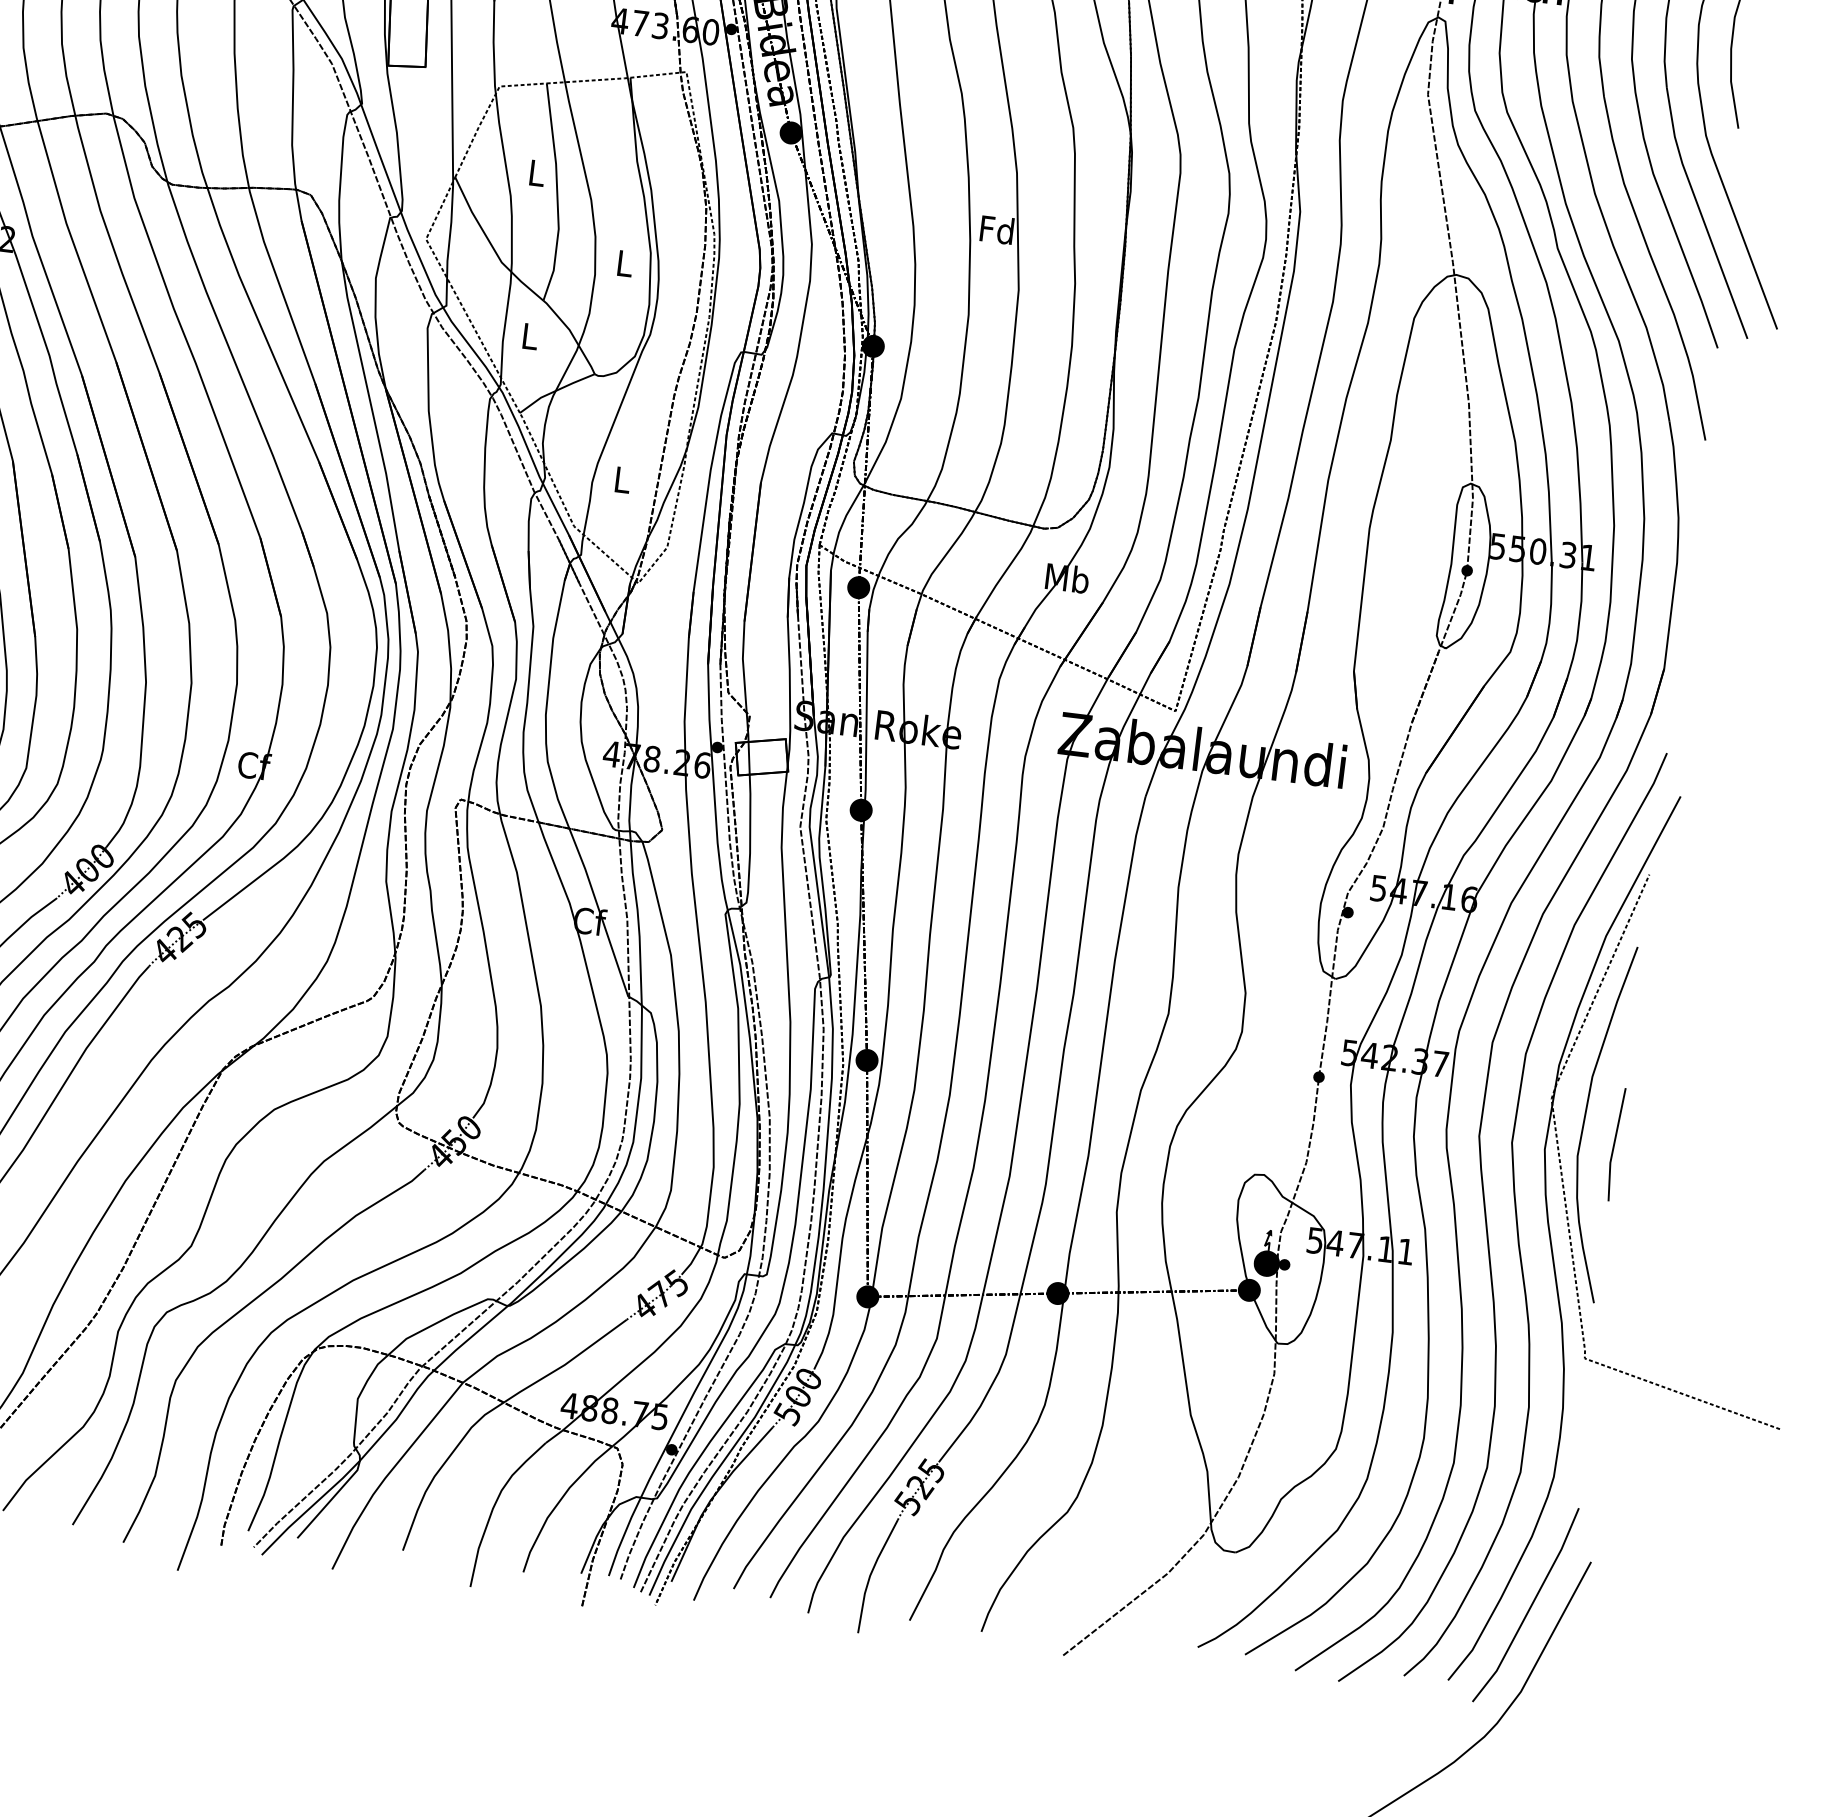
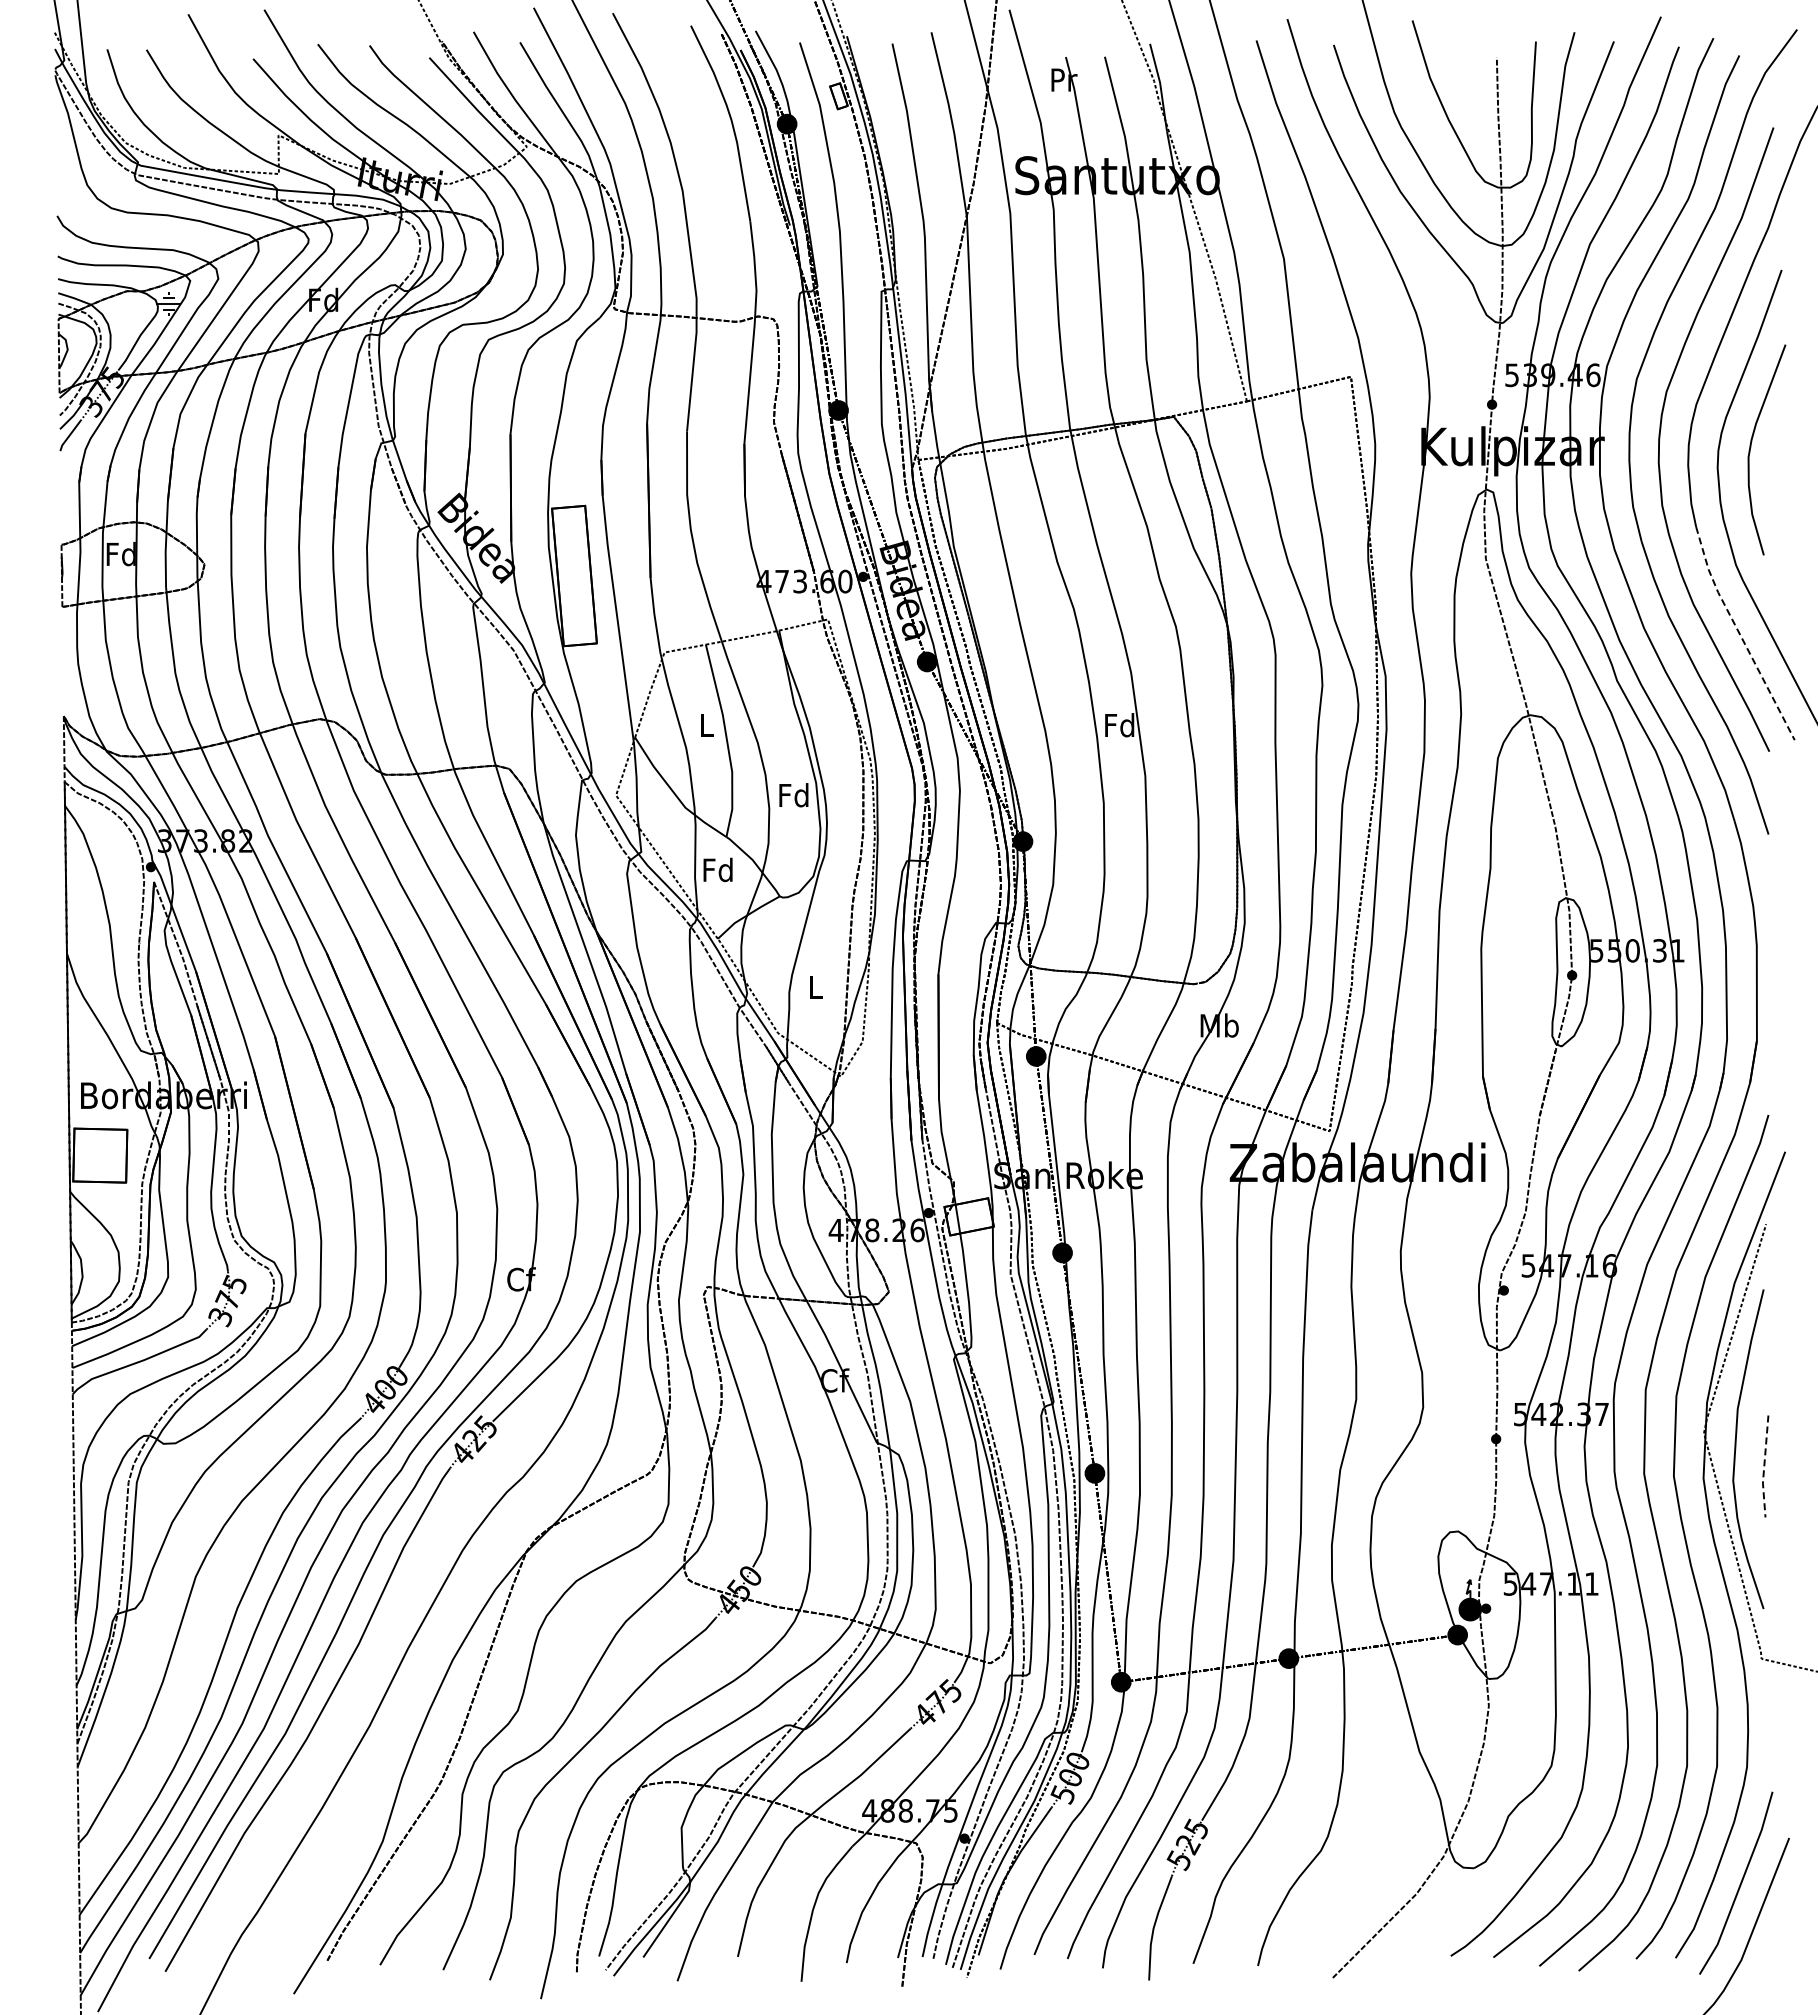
line: (1701, 213) -> (1740, 634), solid -> dashed
text: (623, 263) -> (793, 795), L -> Fd
text: (529, 335) -> (717, 869), L -> Fd
line: (1614, 1145) -> (1764, 1467), solid -> dashed

